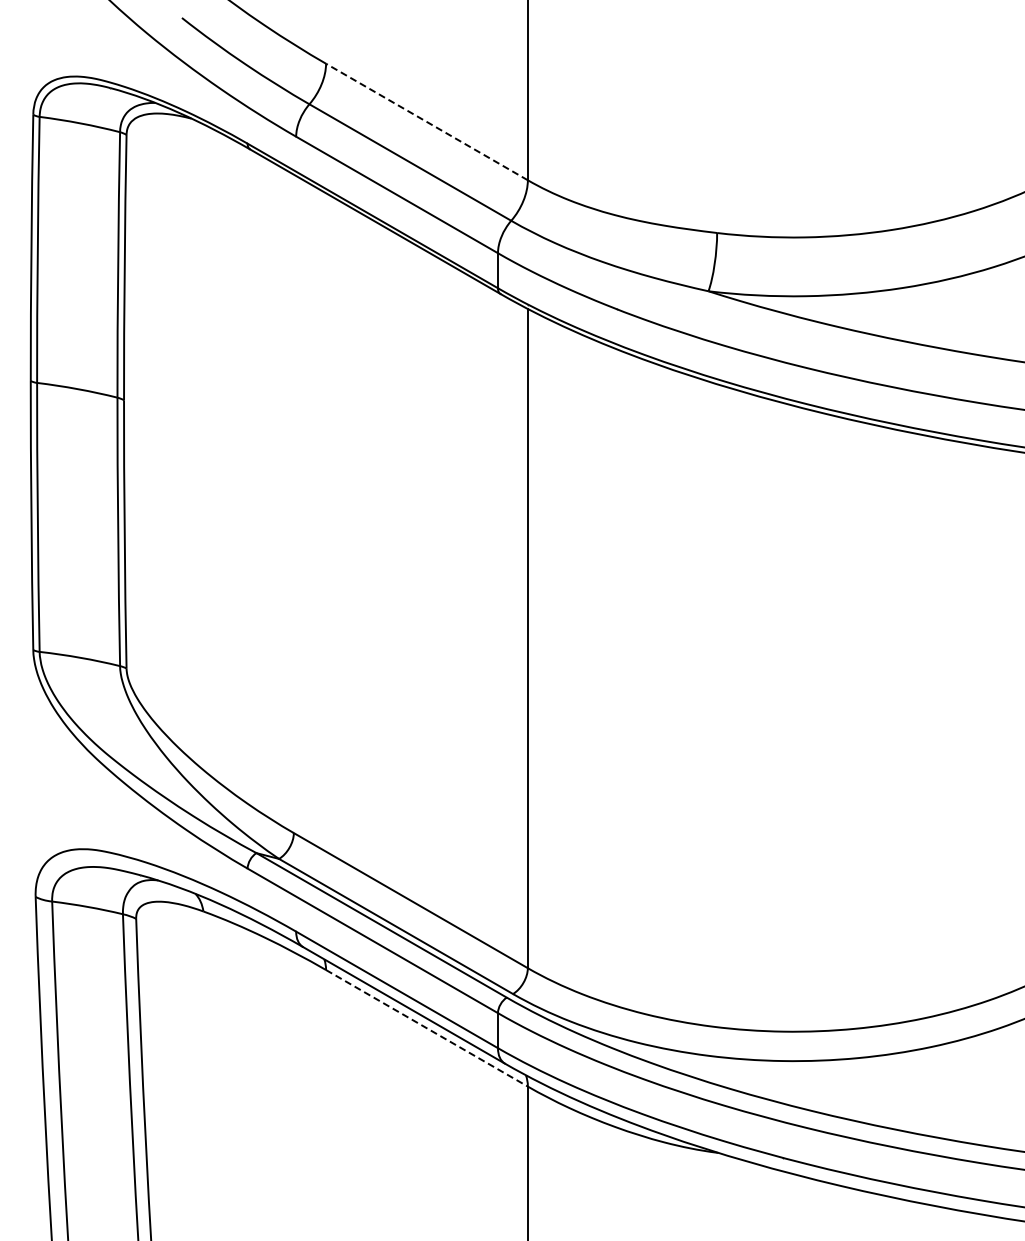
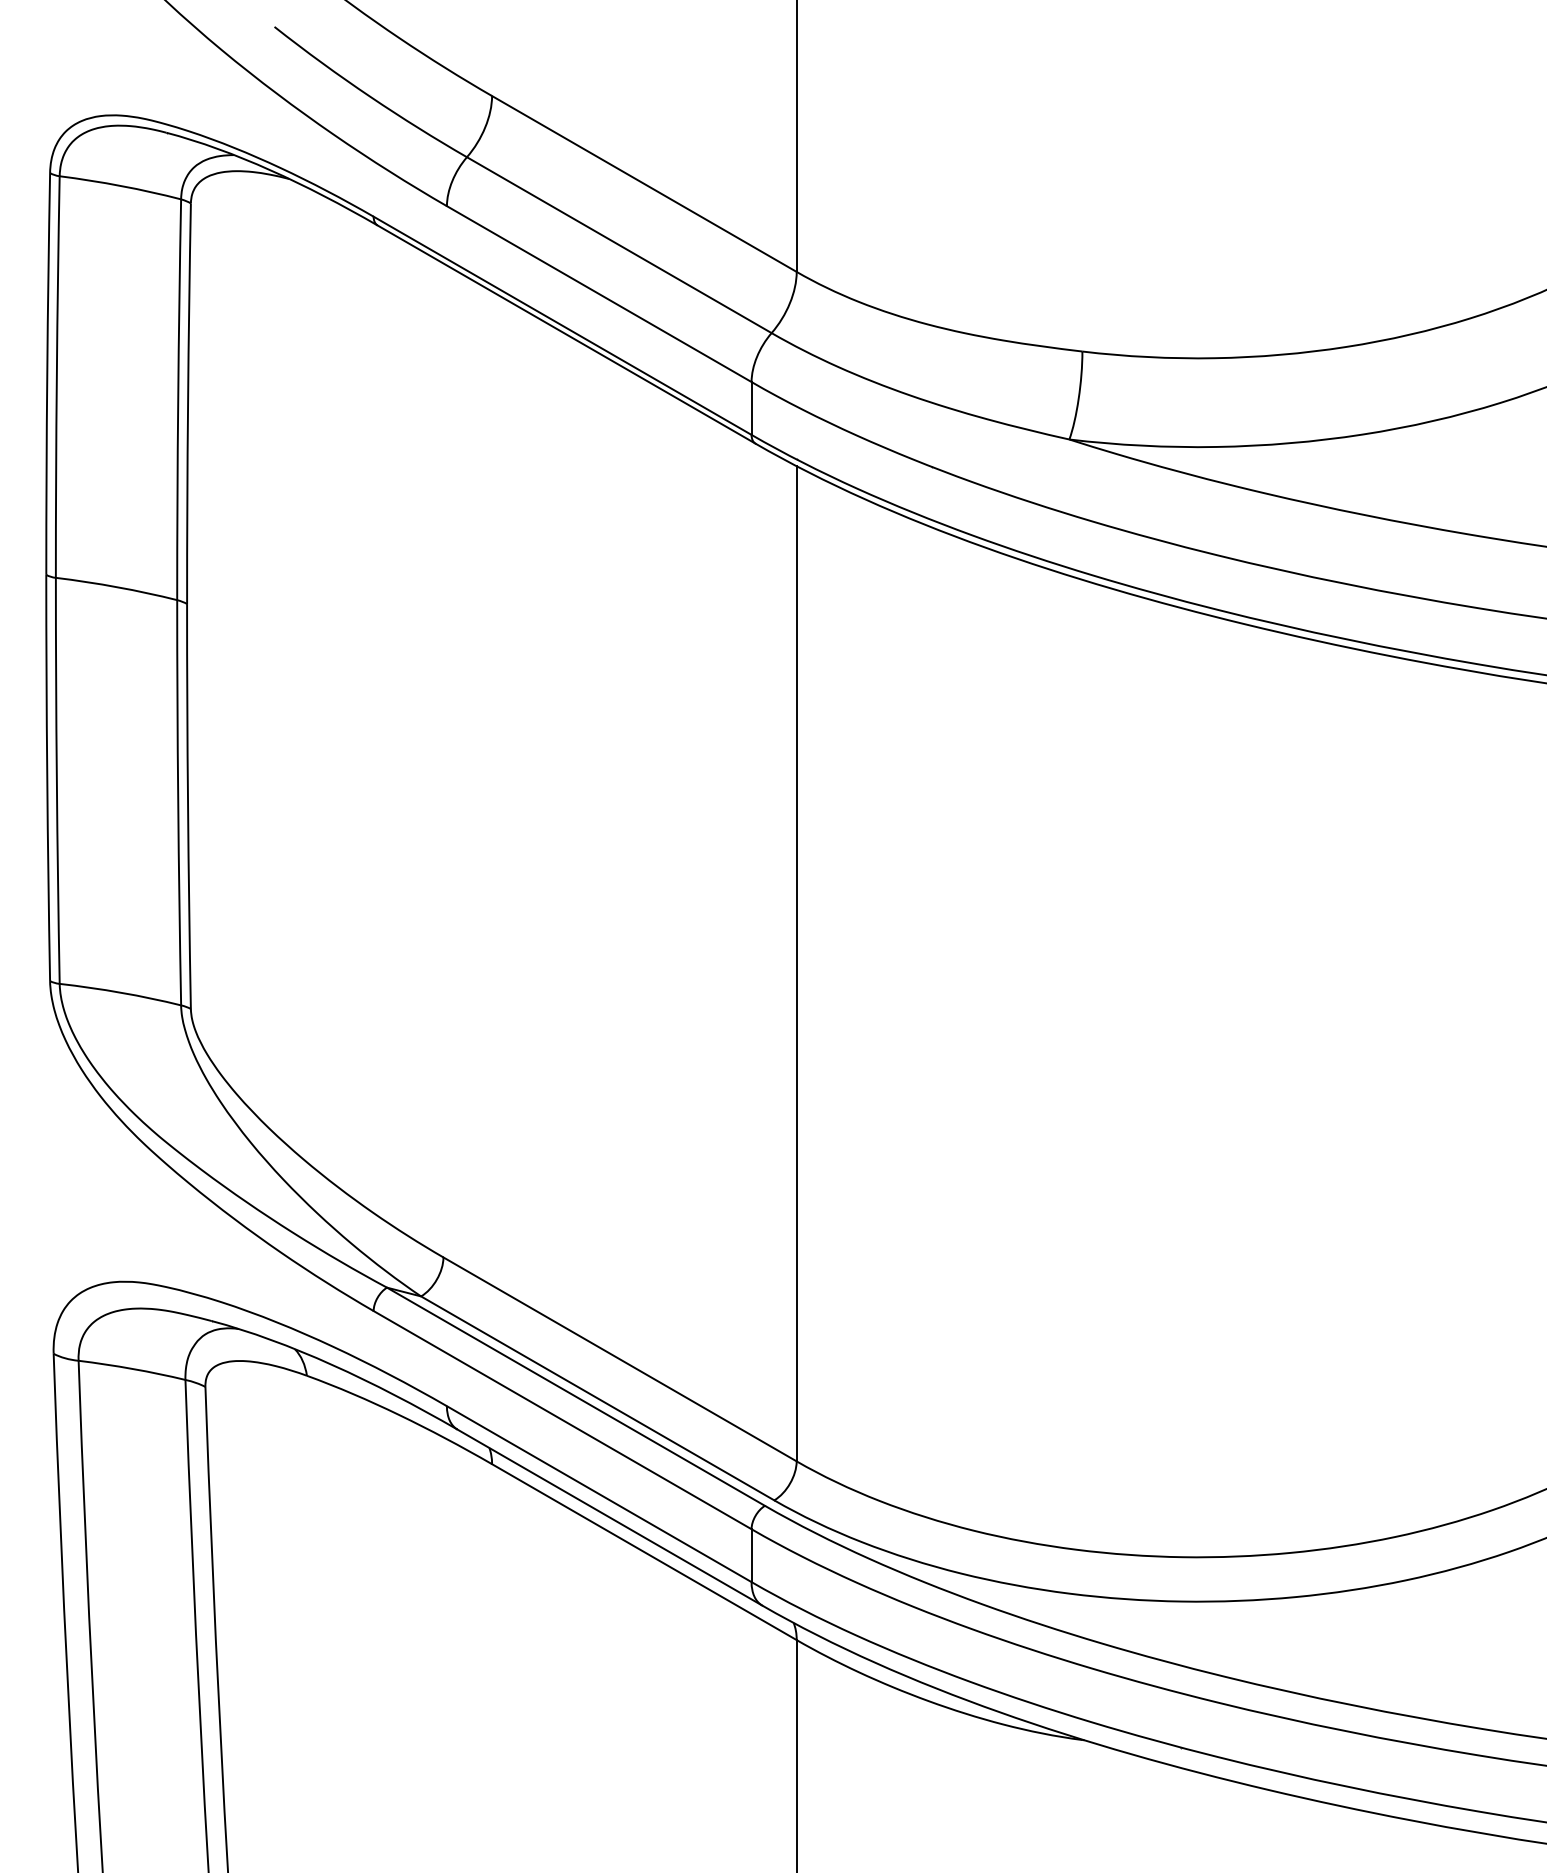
line: (426, 122) -> (643, 184), dashed -> solid
line: (426, 1028) -> (643, 1552), dashed -> solid

